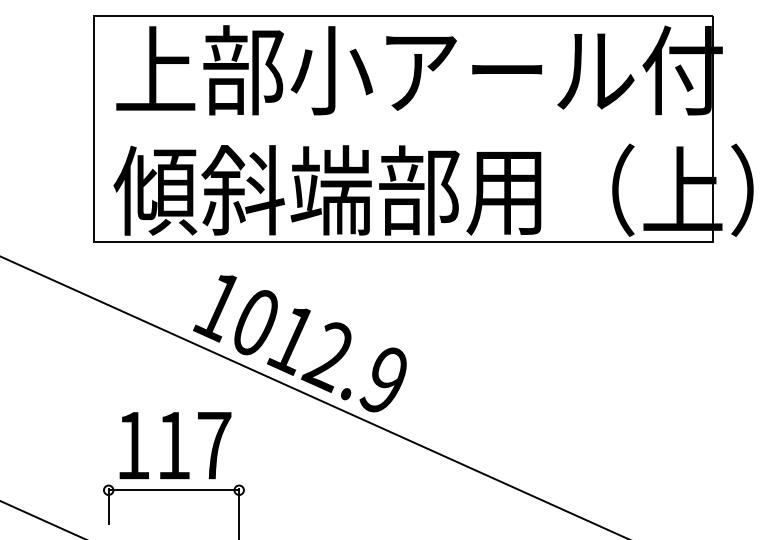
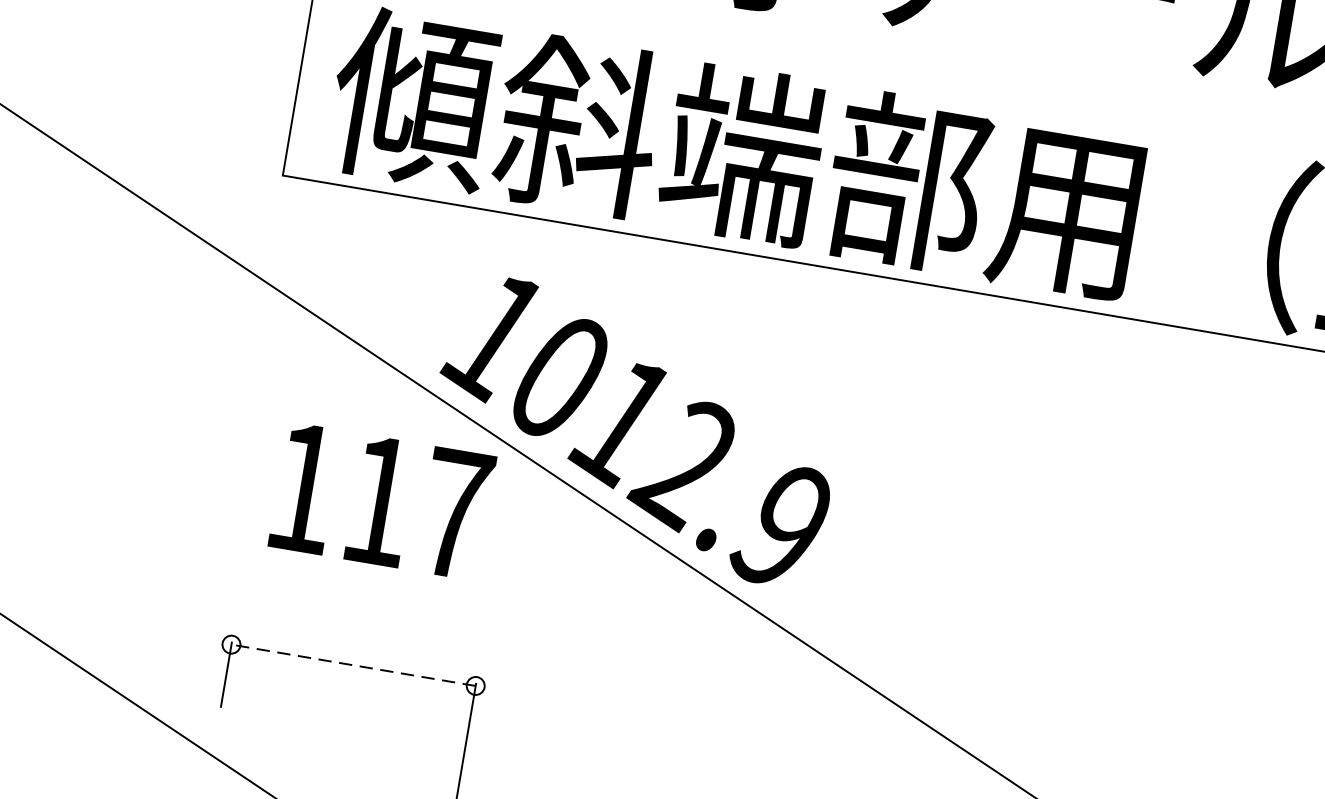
text: (175, 445) -> (382, 501), moved
line: (173, 490) -> (352, 665), solid -> dashed

